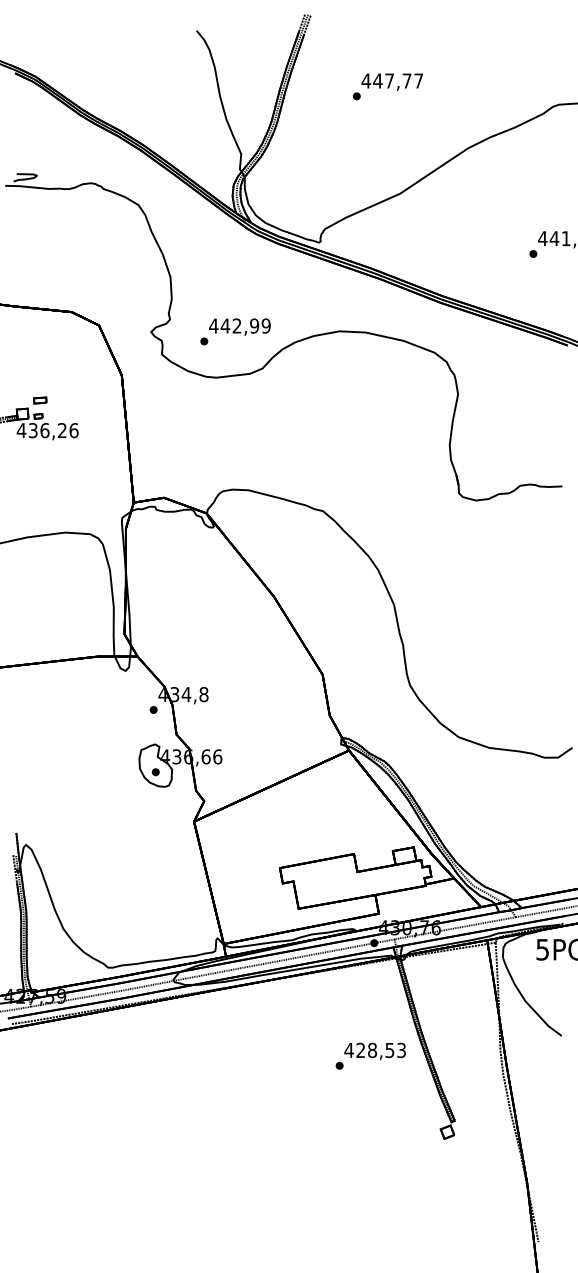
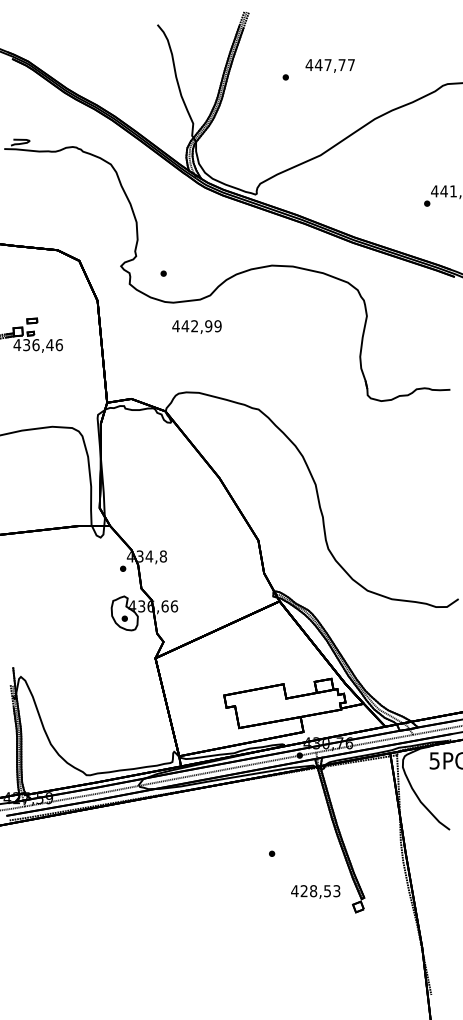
text: (391, 81) -> (329, 65), moved
text: (239, 326) -> (196, 326), moved
text: (62, 430) -> (50, 345), 436,26 -> 436,46
text: (374, 1051) -> (315, 892), moved

